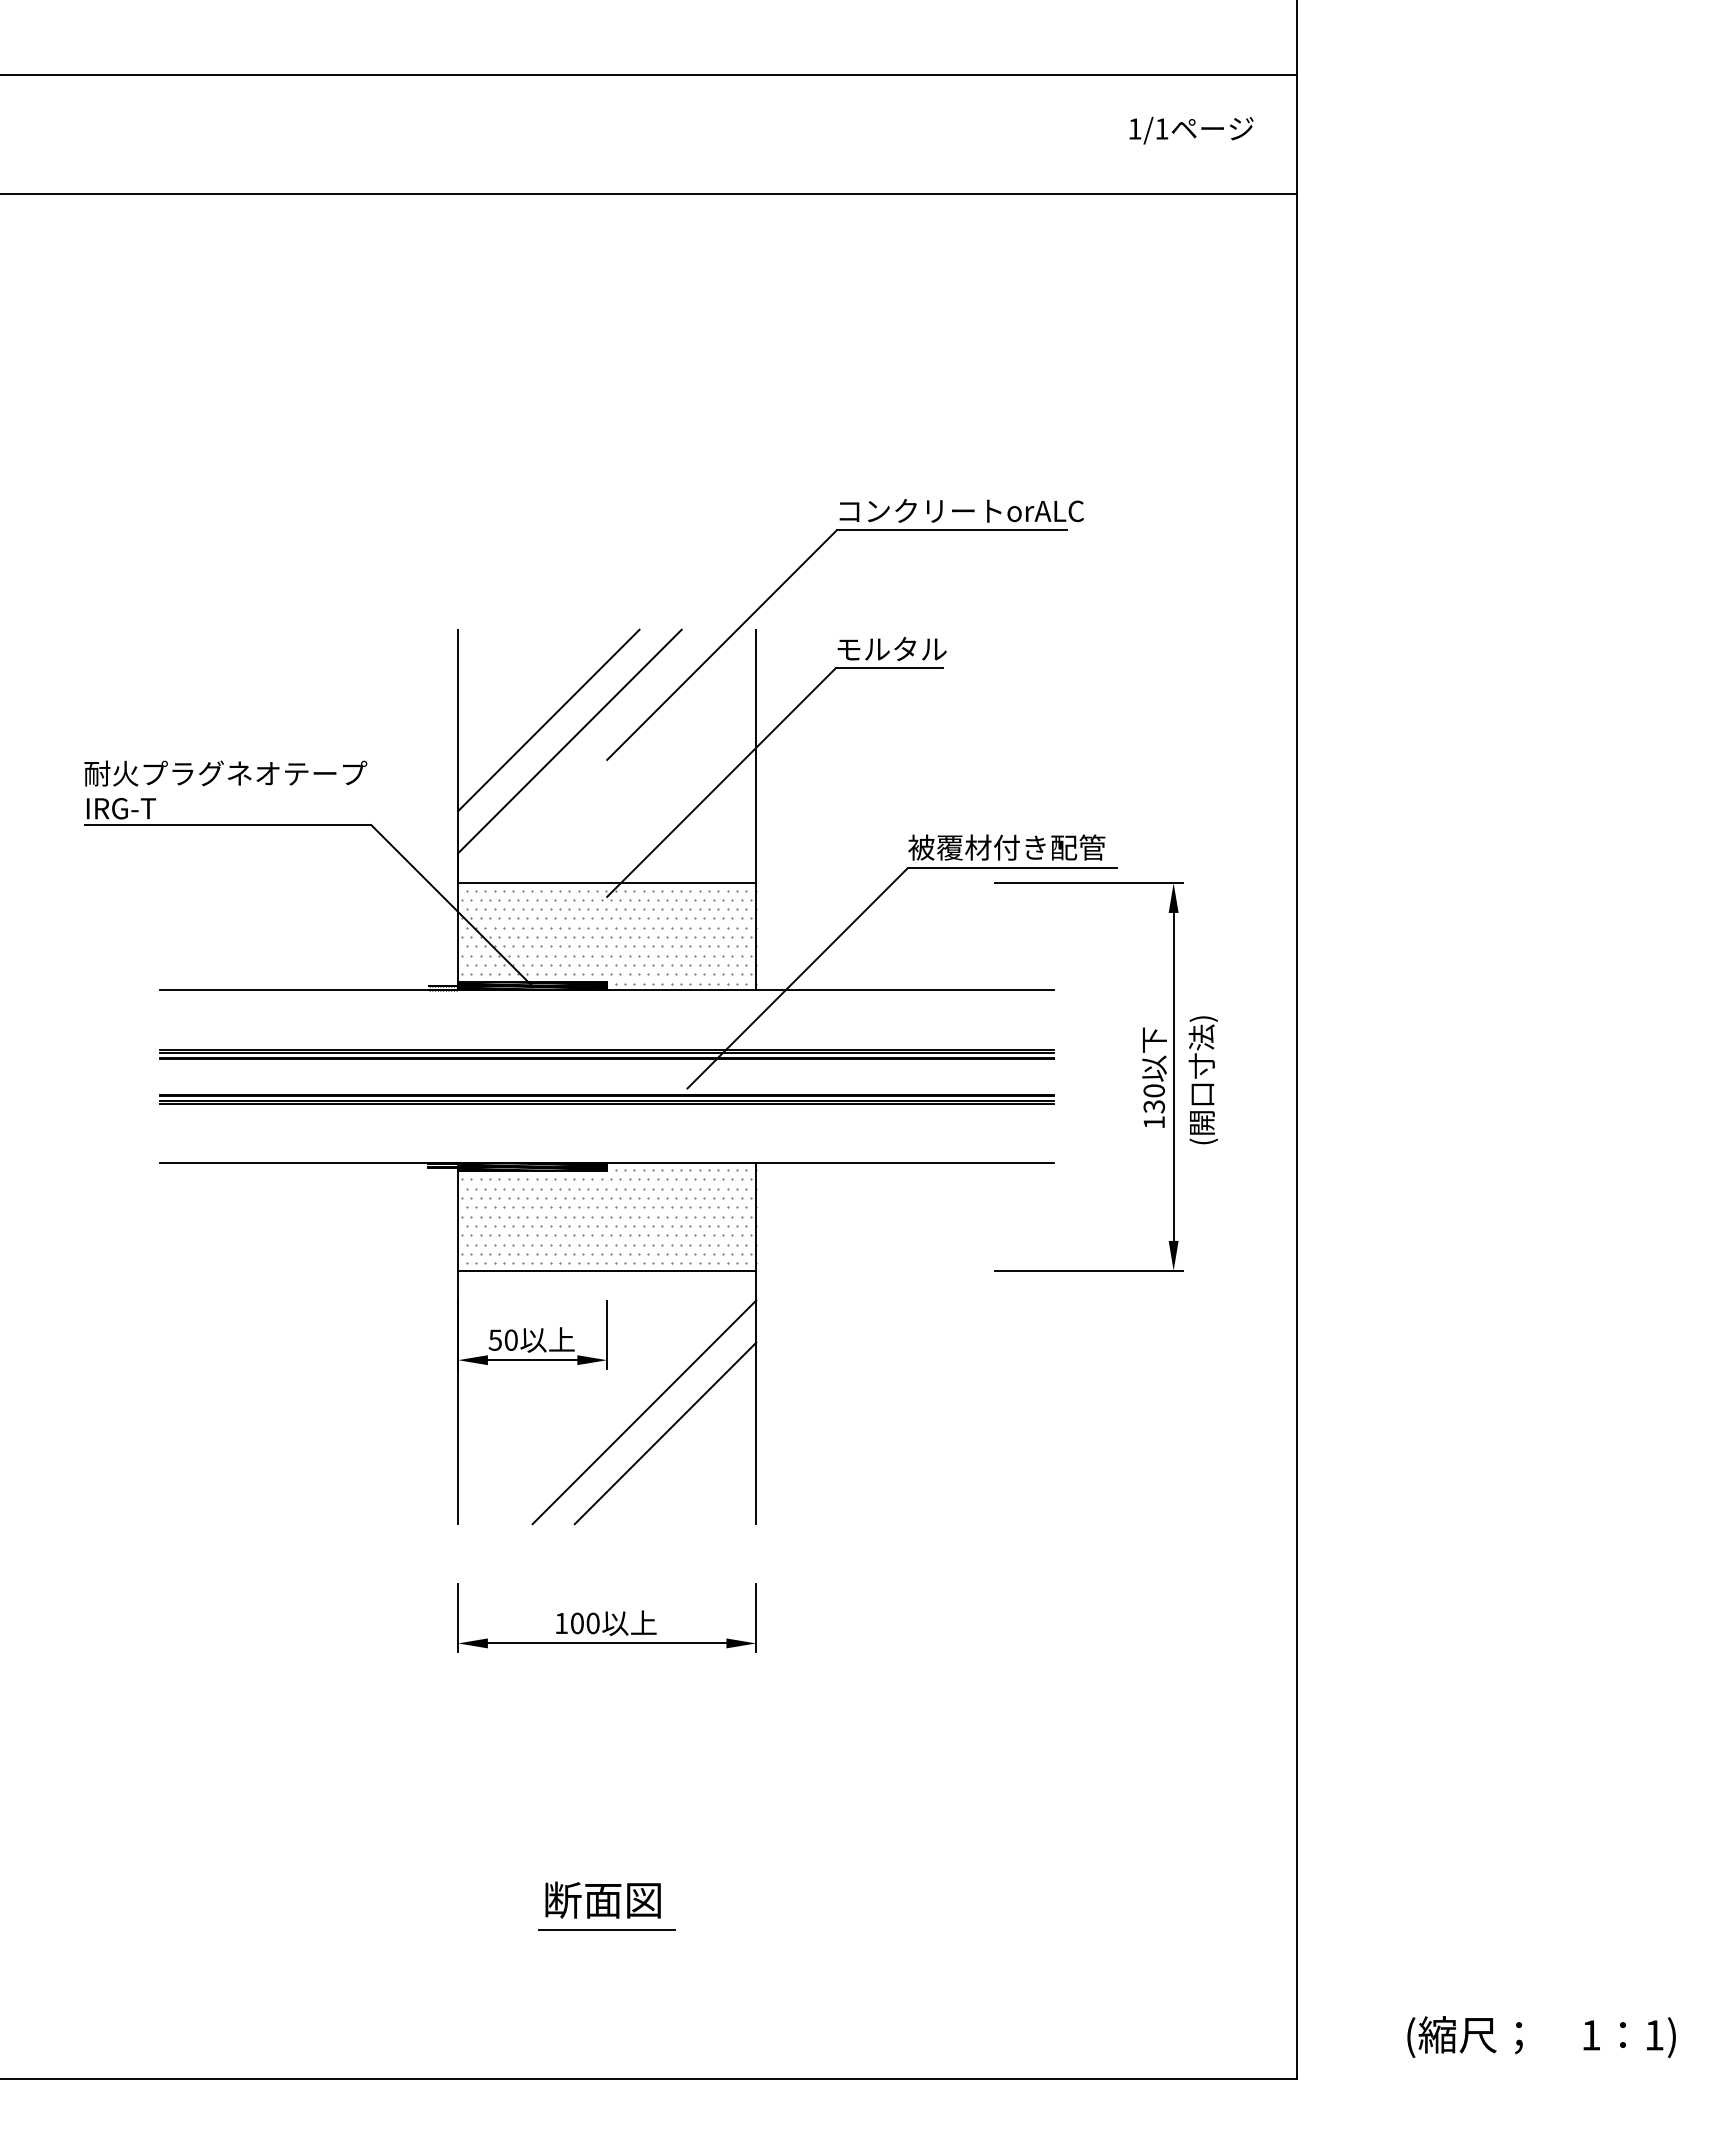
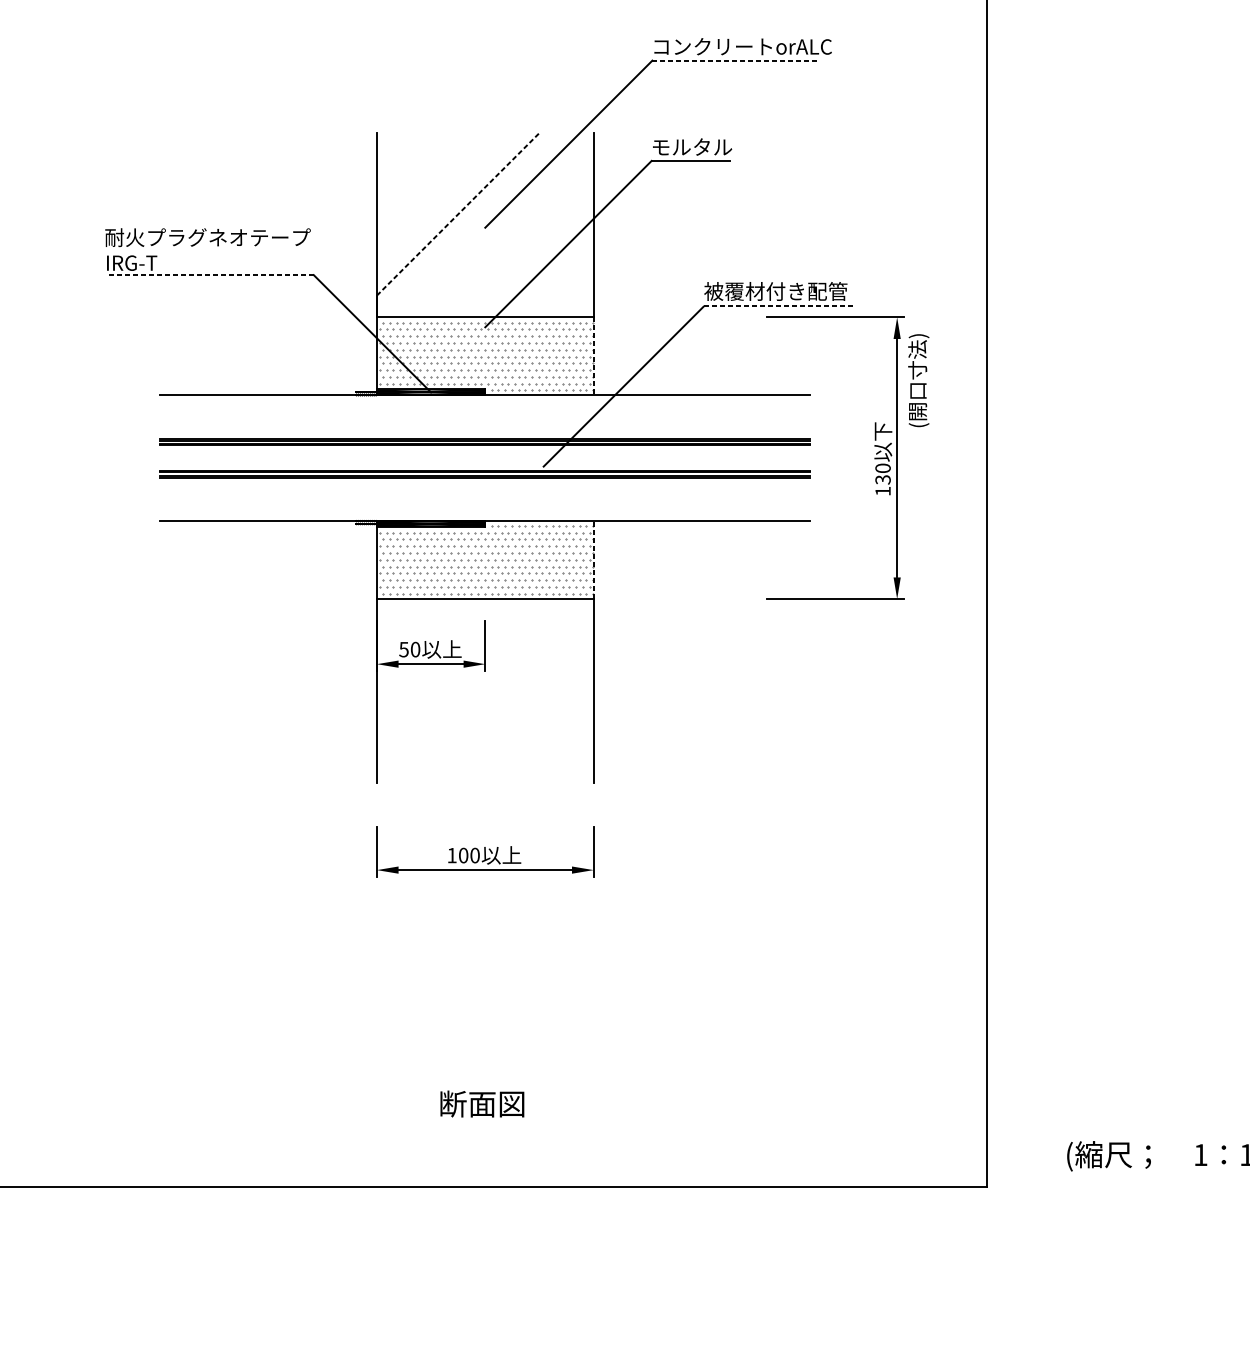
line: (951, 530) -> (735, 60), solid -> dashed
line: (548, 720) -> (442, 199), removed
line: (570, 741) -> (458, 214), solid -> dashed
line: (227, 825) -> (209, 275), solid -> dashed
line: (1013, 867) -> (780, 305), solid -> dashed
line: (756, 936) -> (593, 356), solid -> dashed
text: (1202, 1080) -> (918, 380), moved
line: (756, 1217) -> (593, 560), solid -> dashed
line: (644, 1412) -> (512, 702), removed
line: (665, 1433) -> (527, 717), removed
text: (602, 1899) -> (481, 1103), moved
line: (606, 1929) -> (484, 1078), removed

